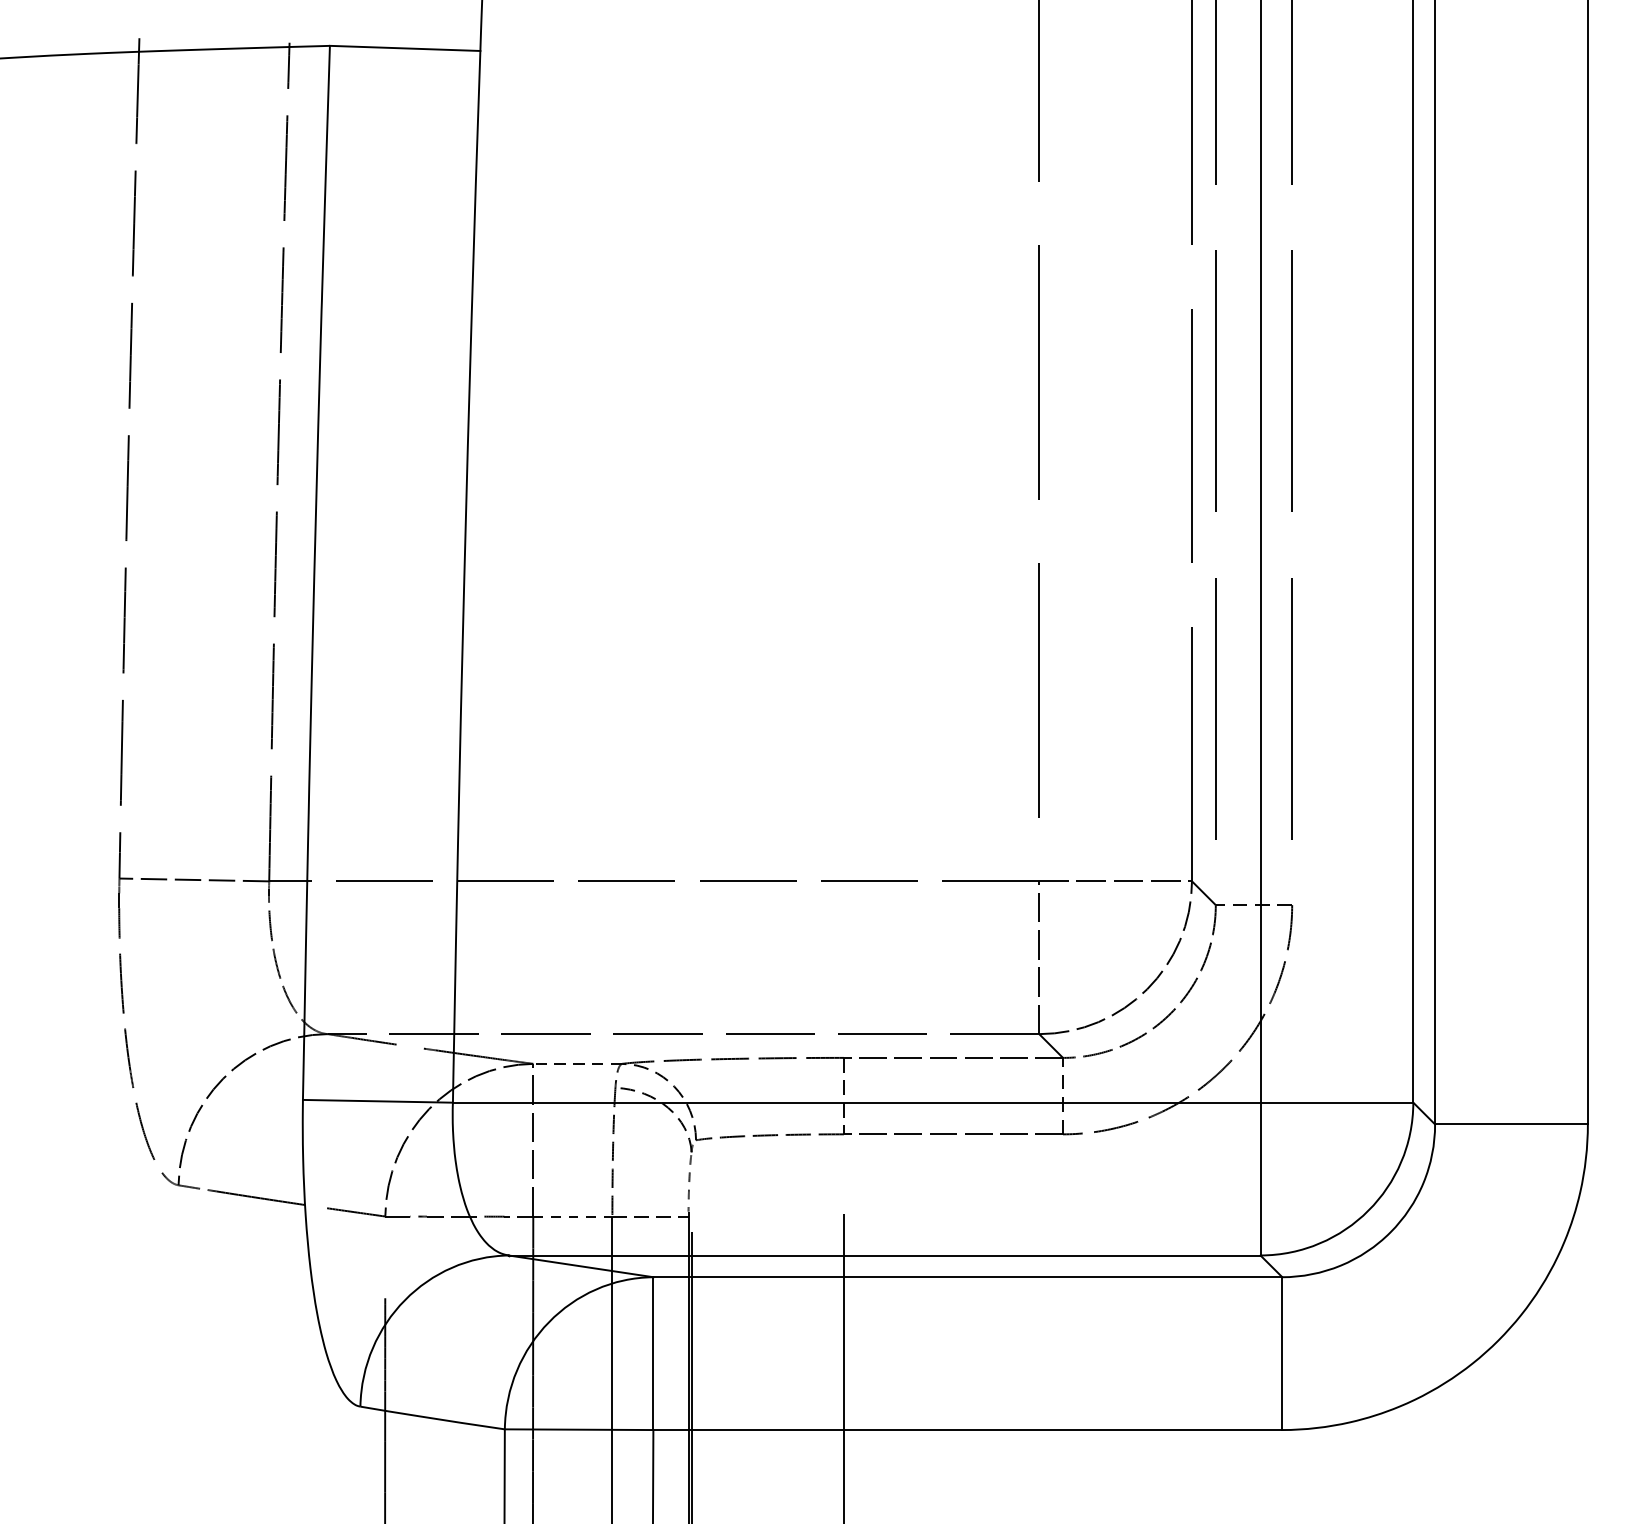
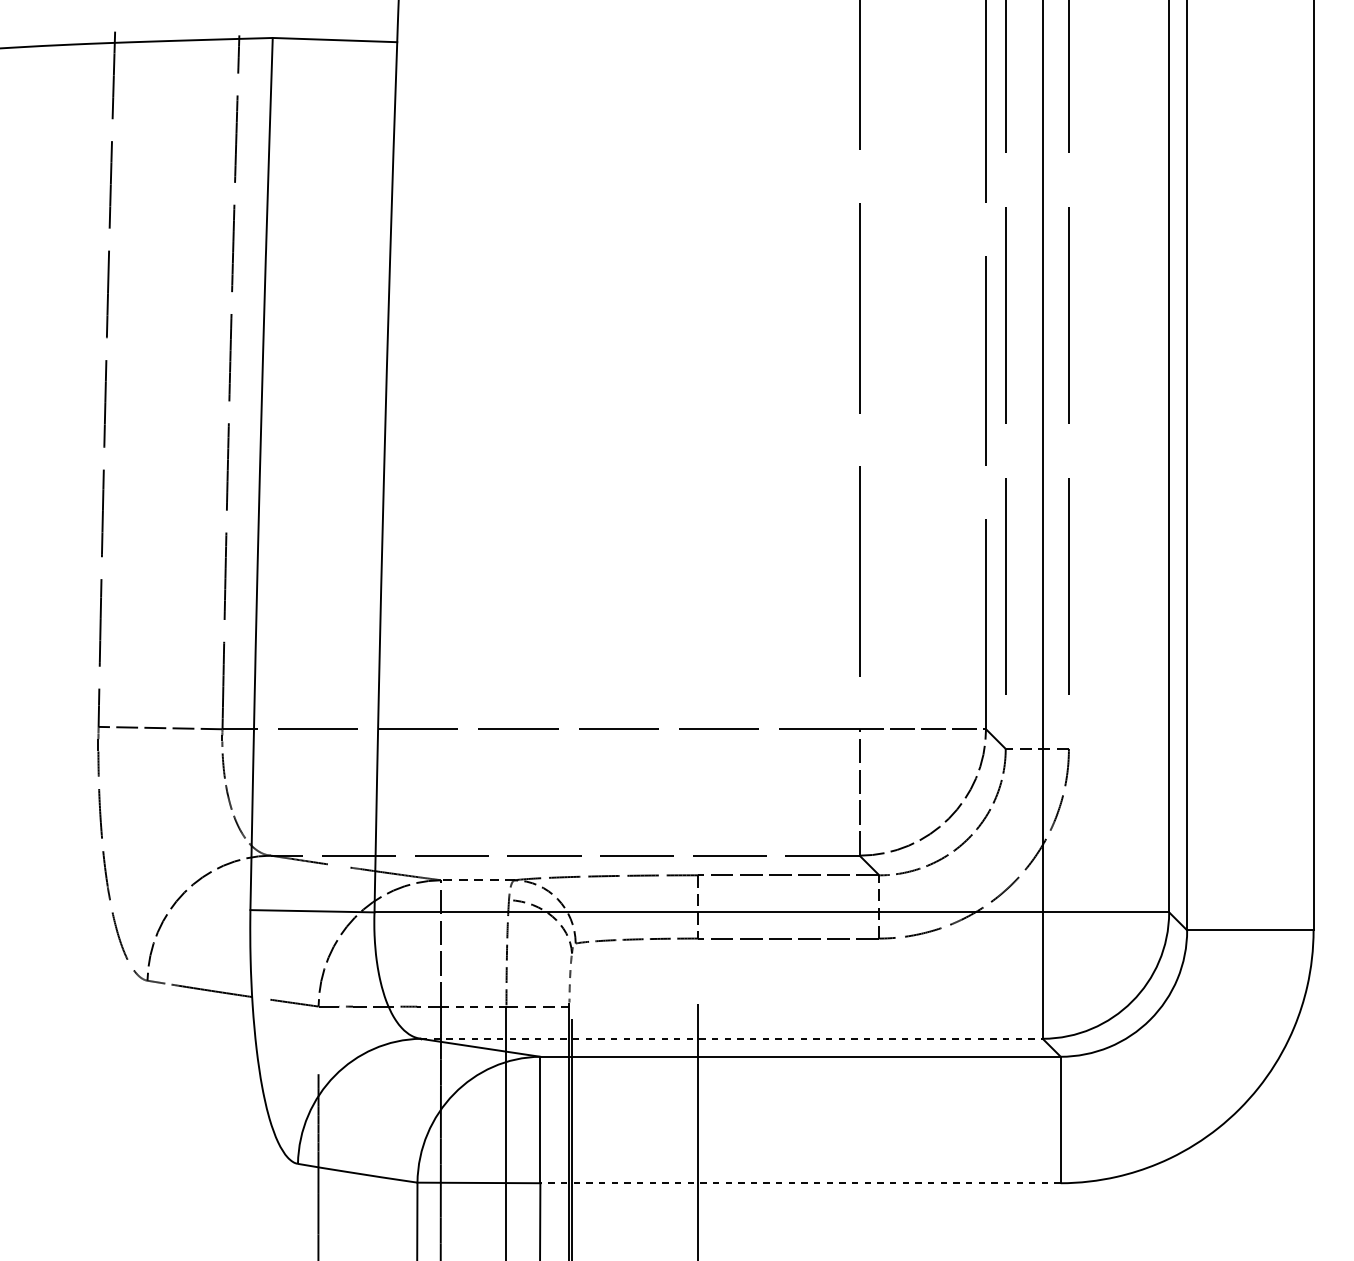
line: (884, 1255) -> (731, 1038), solid -> dashed
line: (967, 1430) -> (800, 1183), solid -> dashed

